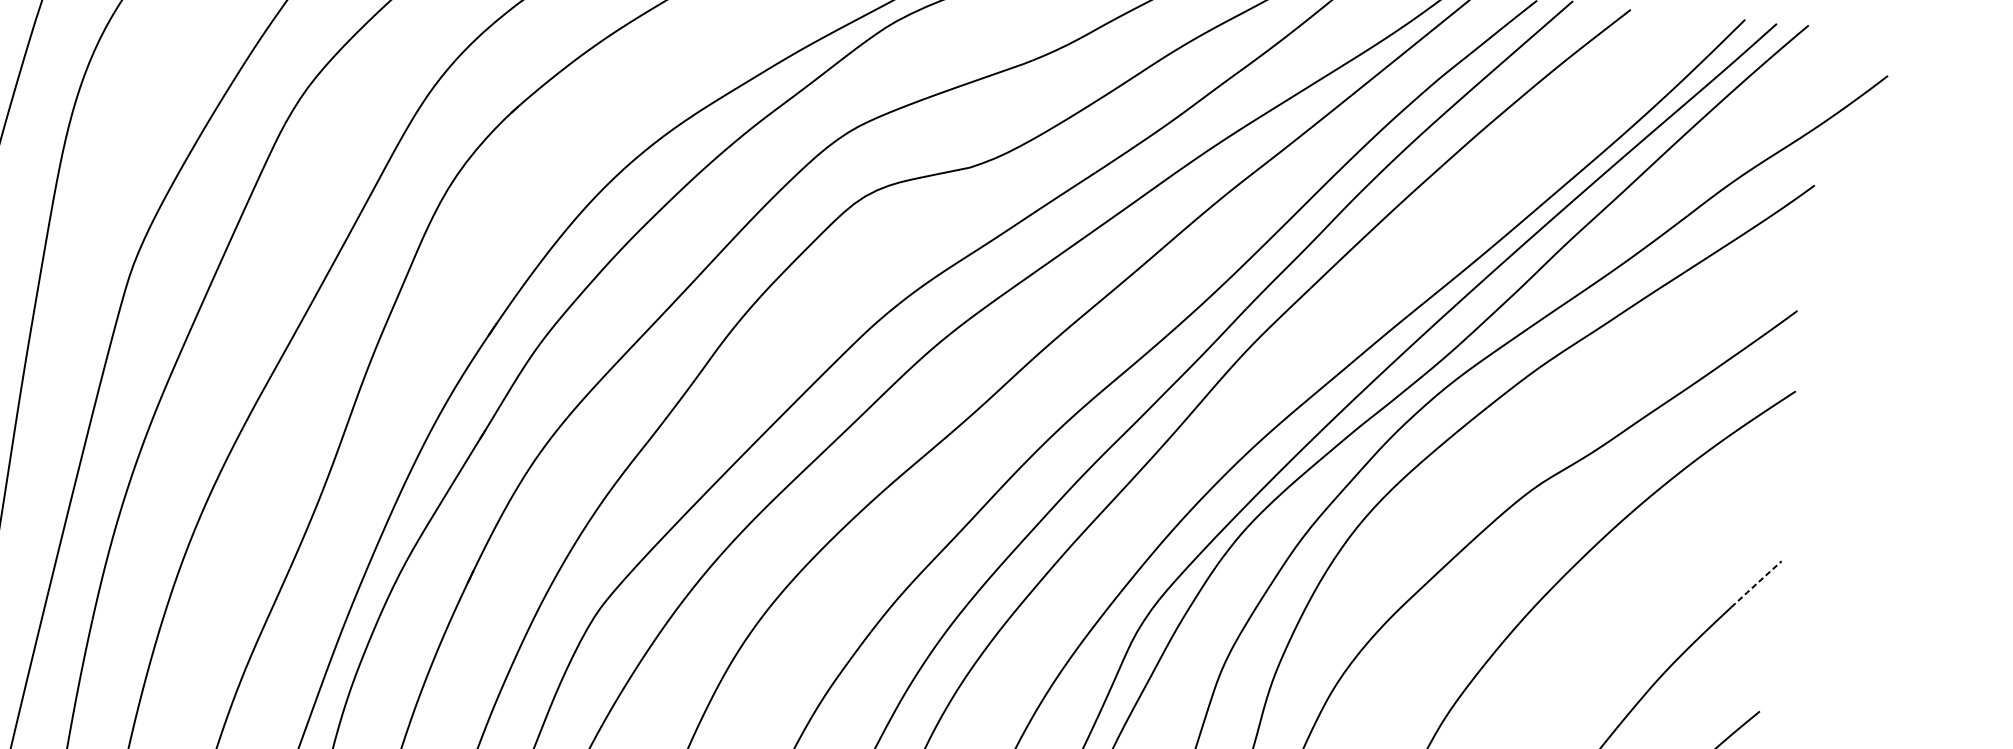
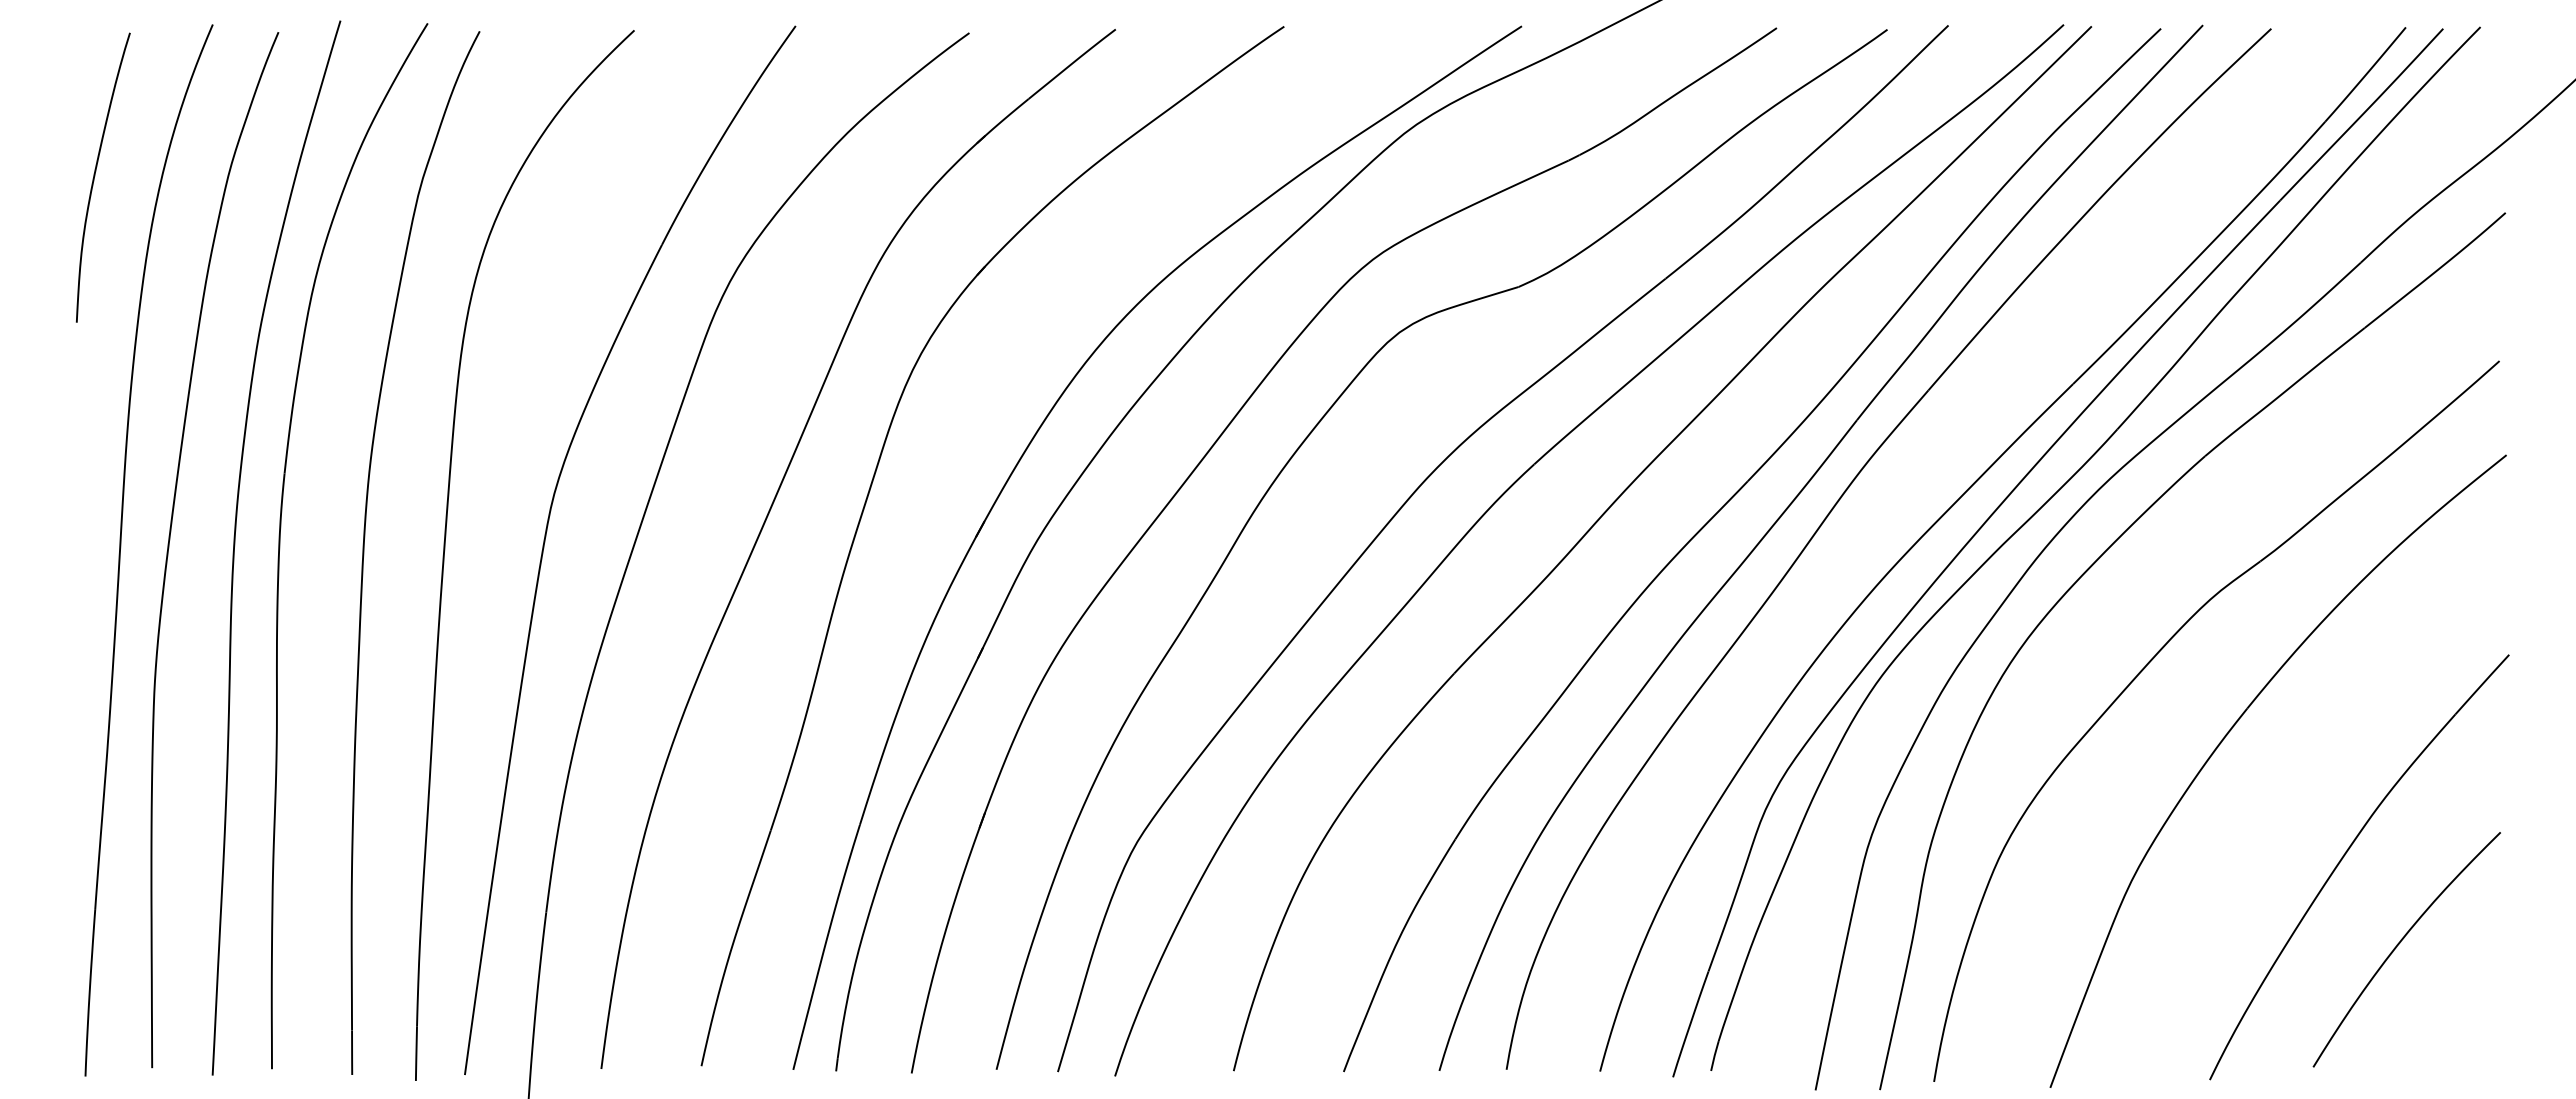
line: (1756, 584) -> (2482, 684), dashed -> solid

